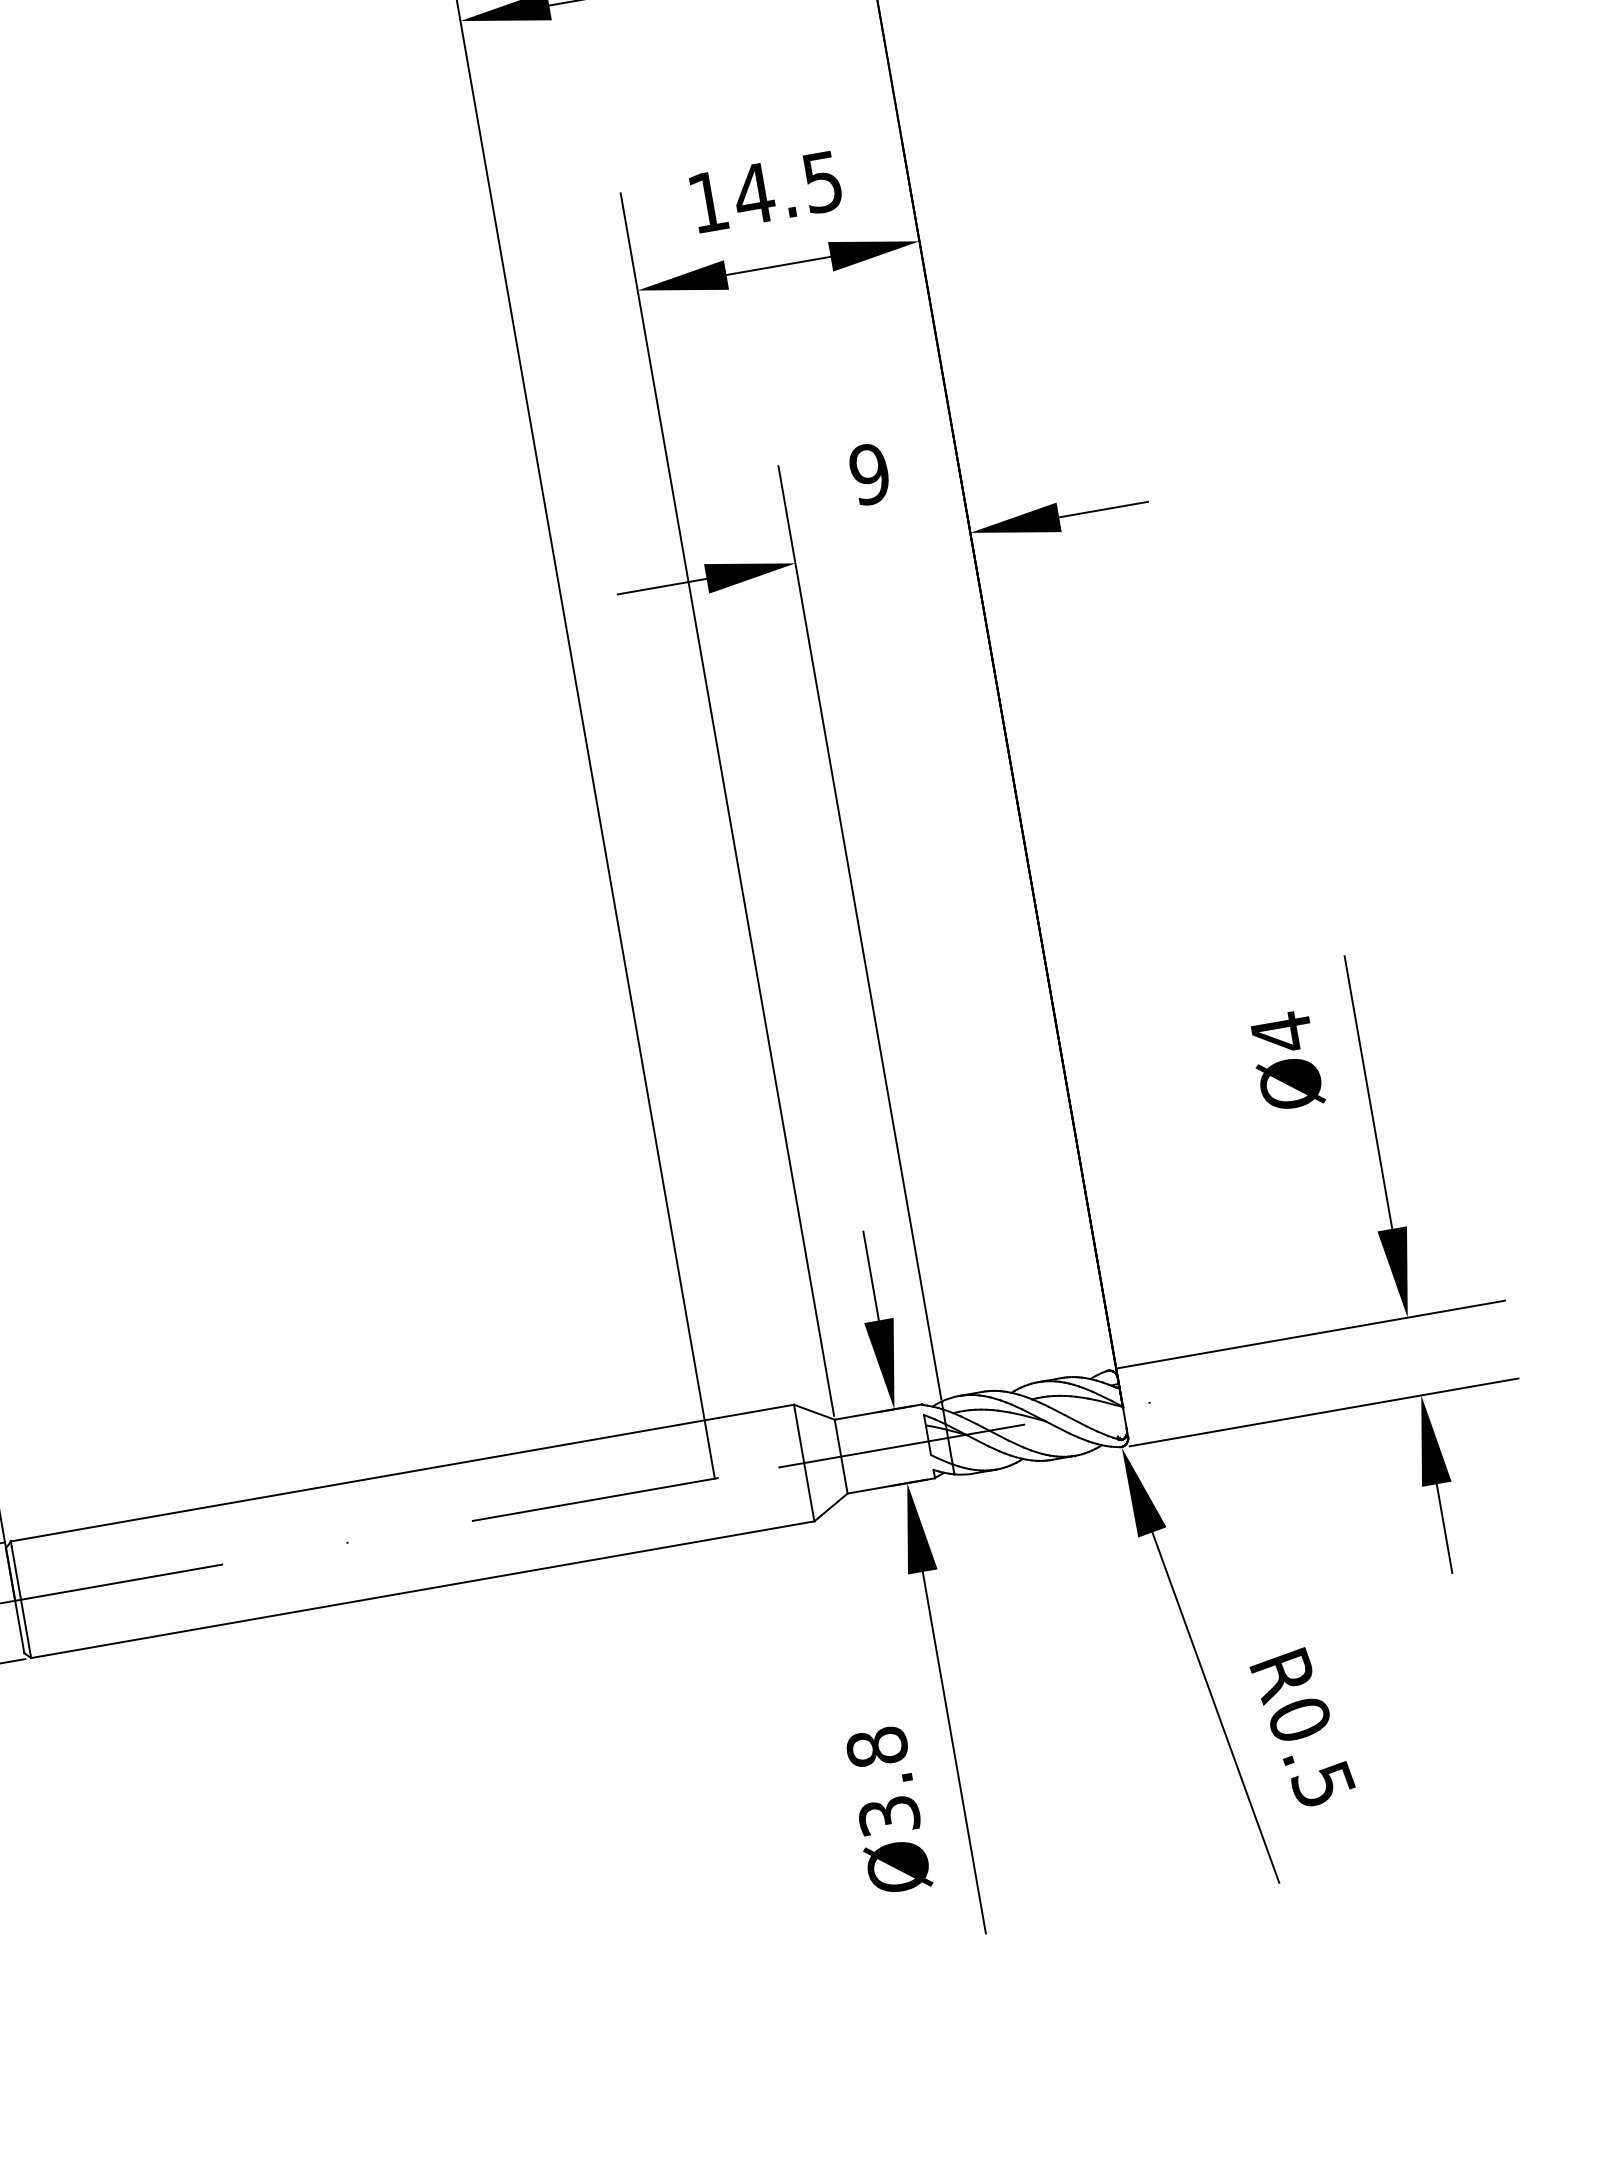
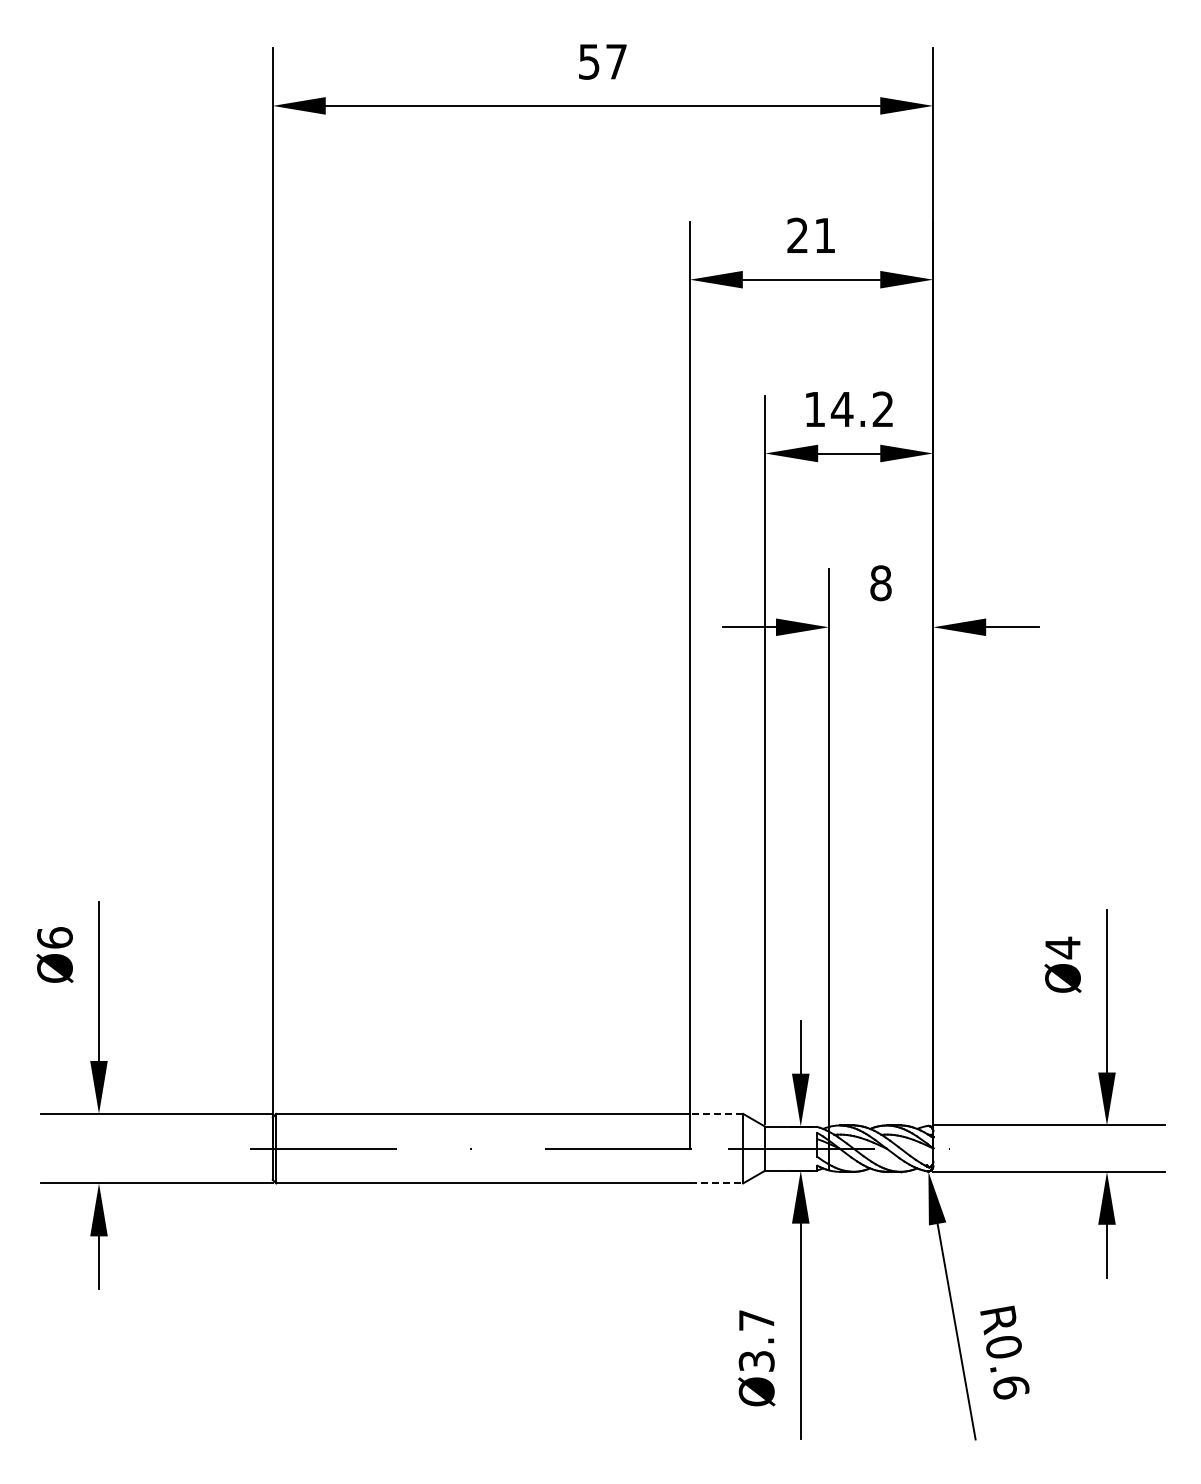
text: (821, 182) -> (882, 409), 14.5 -> 14.2
text: (869, 474) -> (880, 583), 9 -> 8
line: (749, 1411) -> (716, 1113), solid -> dashed
line: (769, 1529) -> (716, 1183), solid -> dashed
text: (876, 1747) -> (756, 1320), Ø3.8 -> Ø3.7
text: (1322, 1785) -> (1010, 1387), R0.5 -> R0.6

